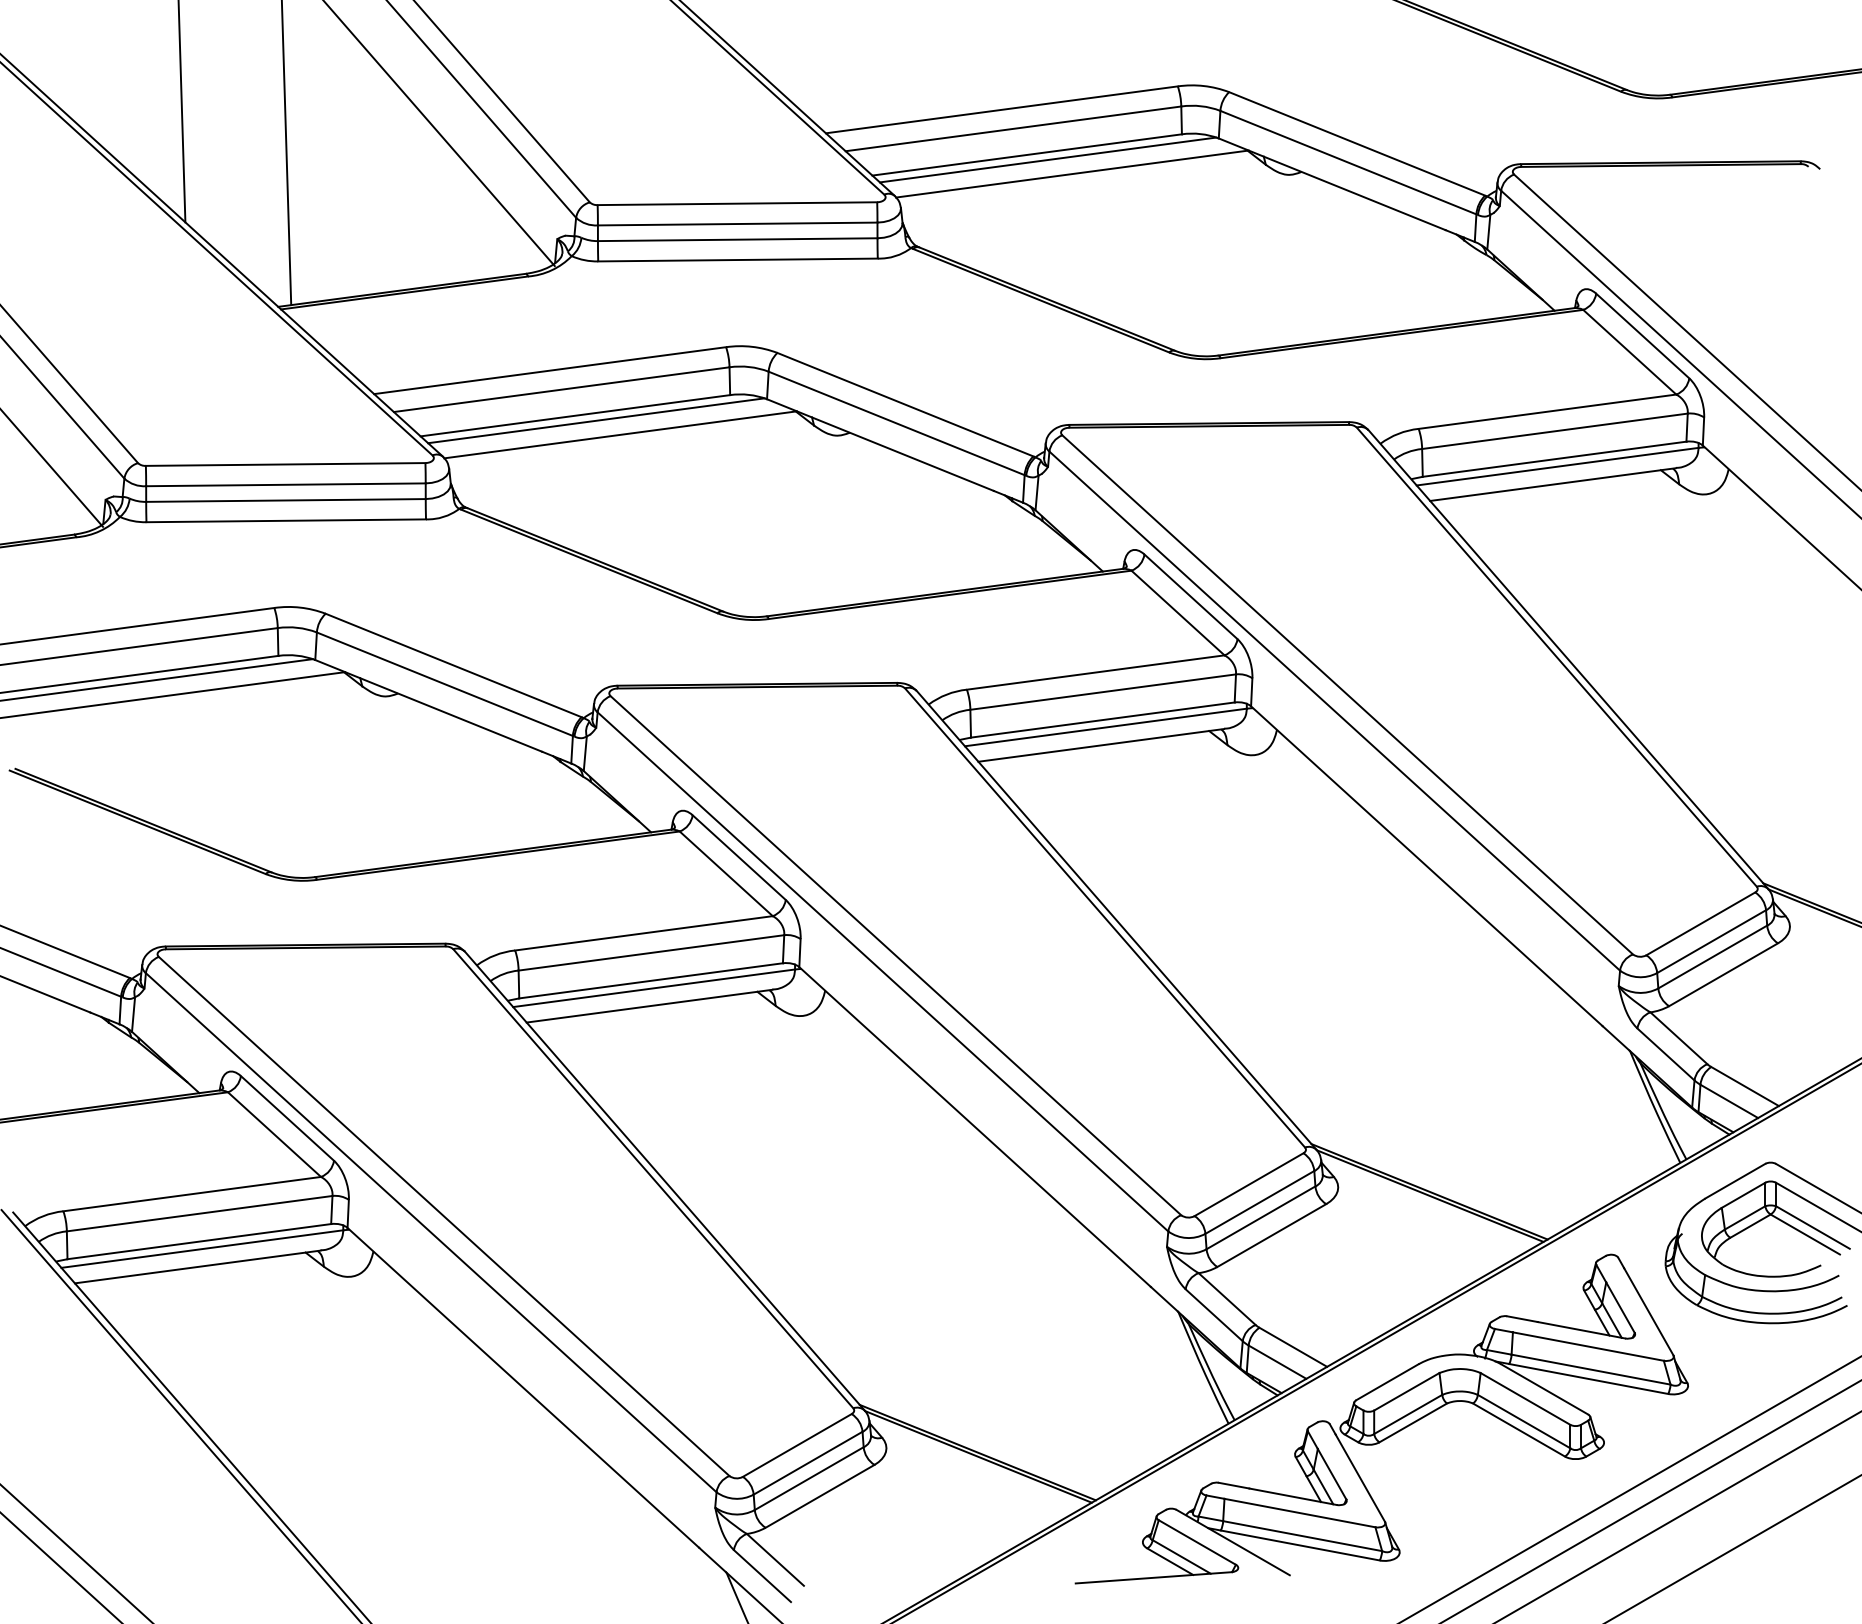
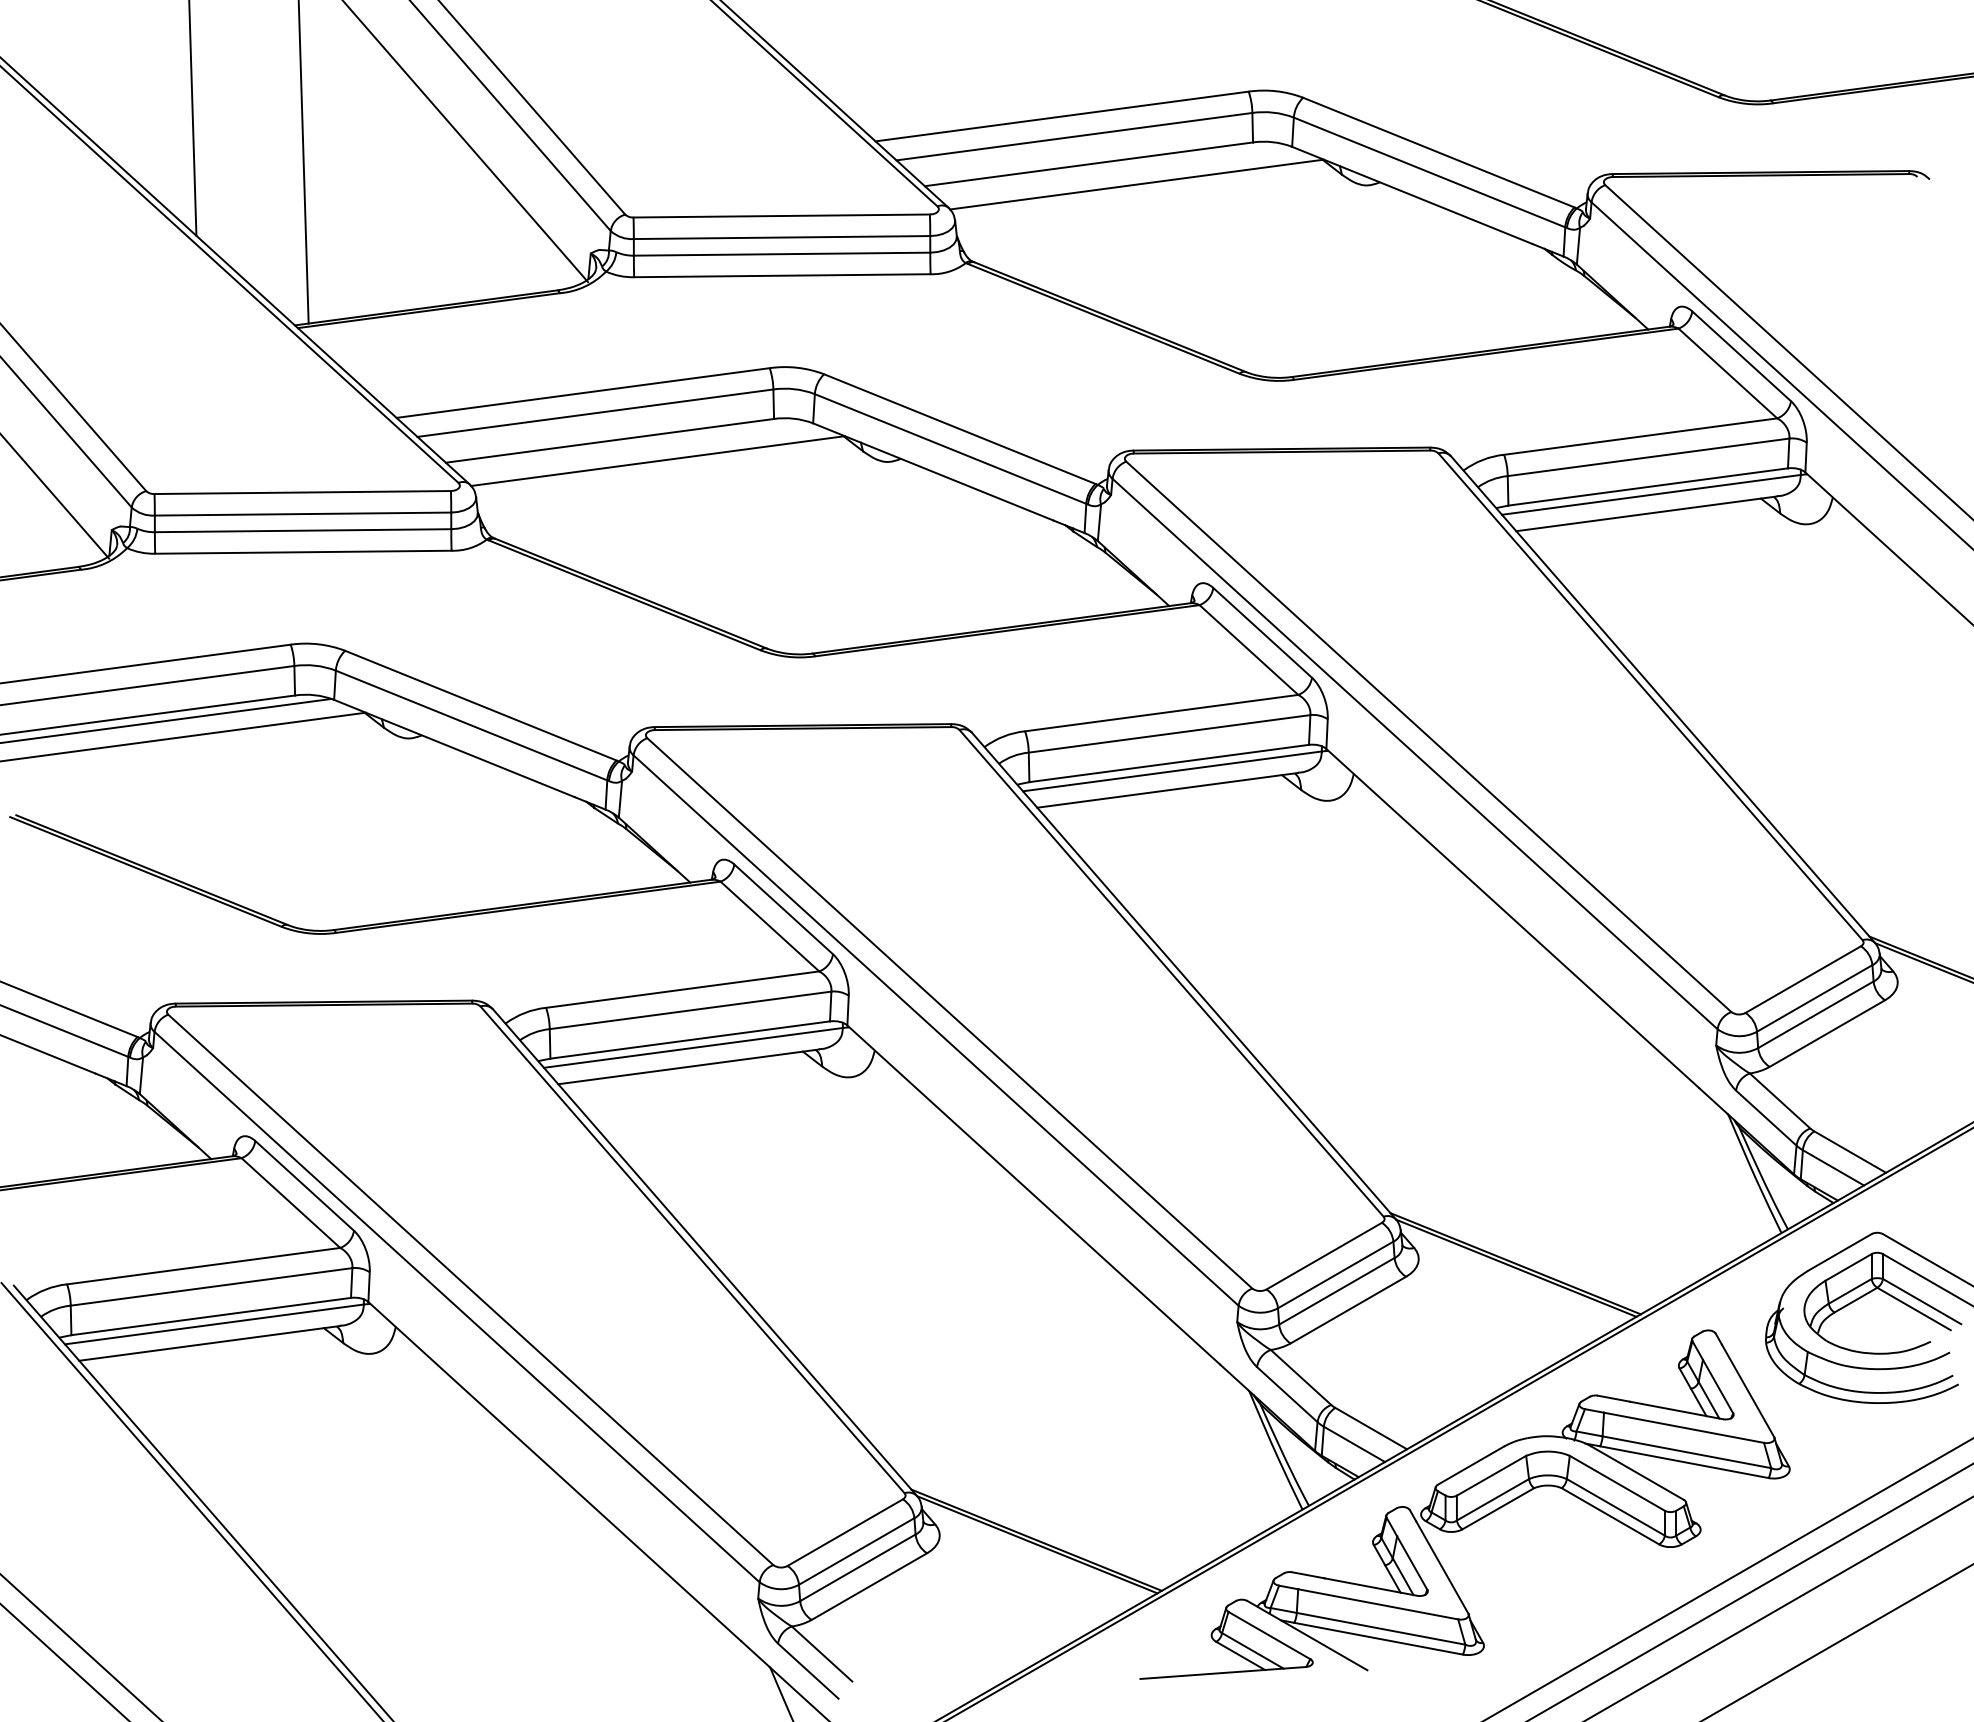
line: (1047, 159) -> (1110, 169), removed
line: (596, 420) -> (632, 445), removed

